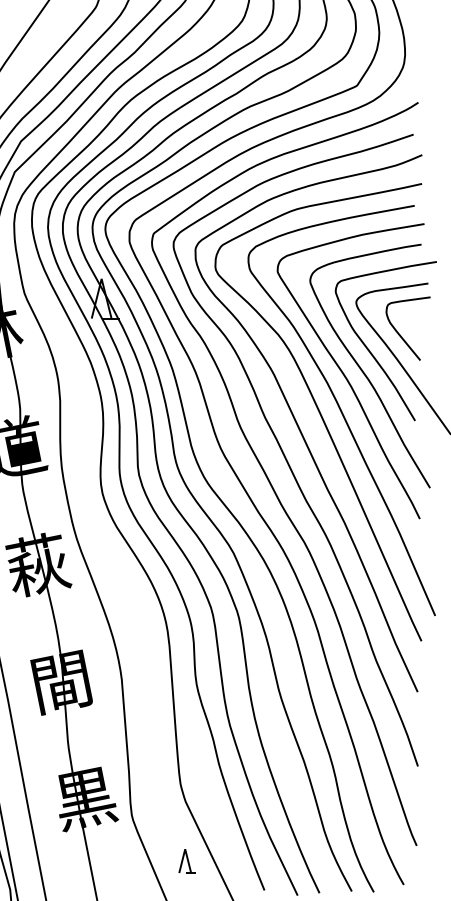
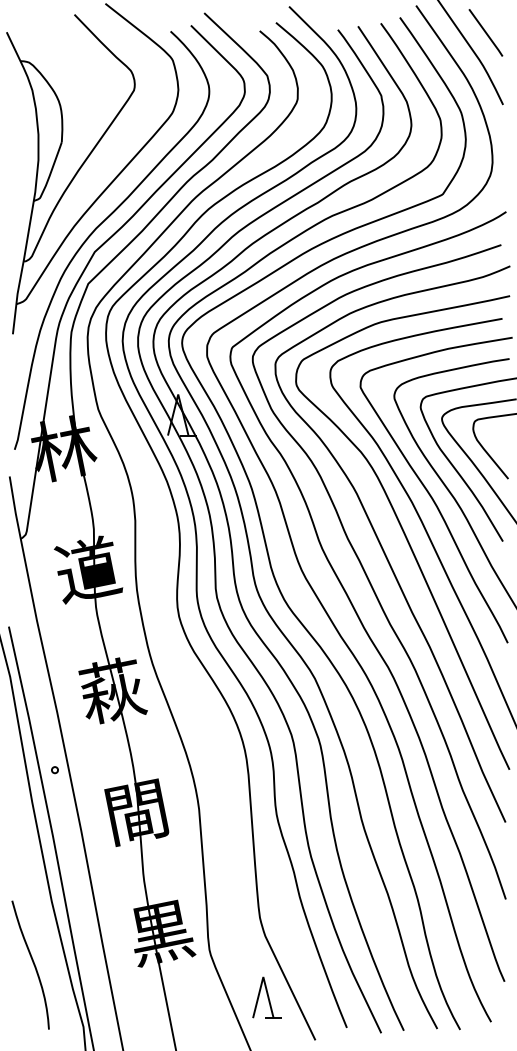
part: (186, 861) -> (266, 997), size x1.67

